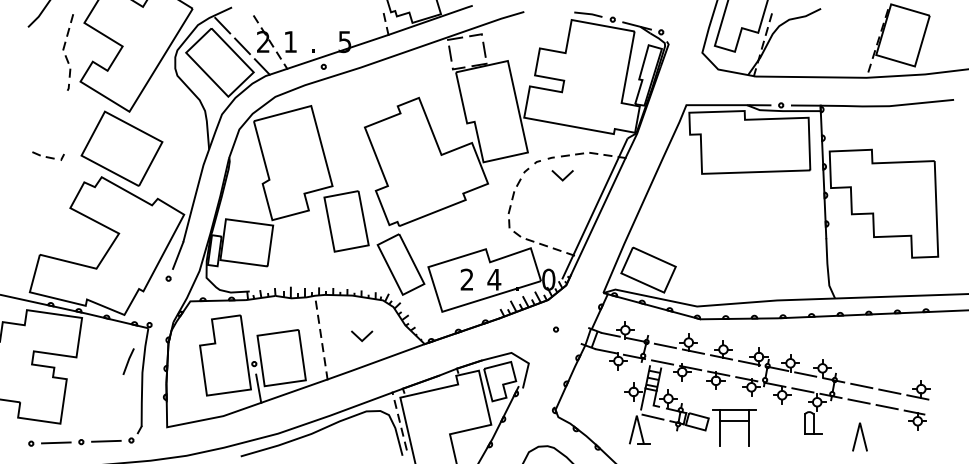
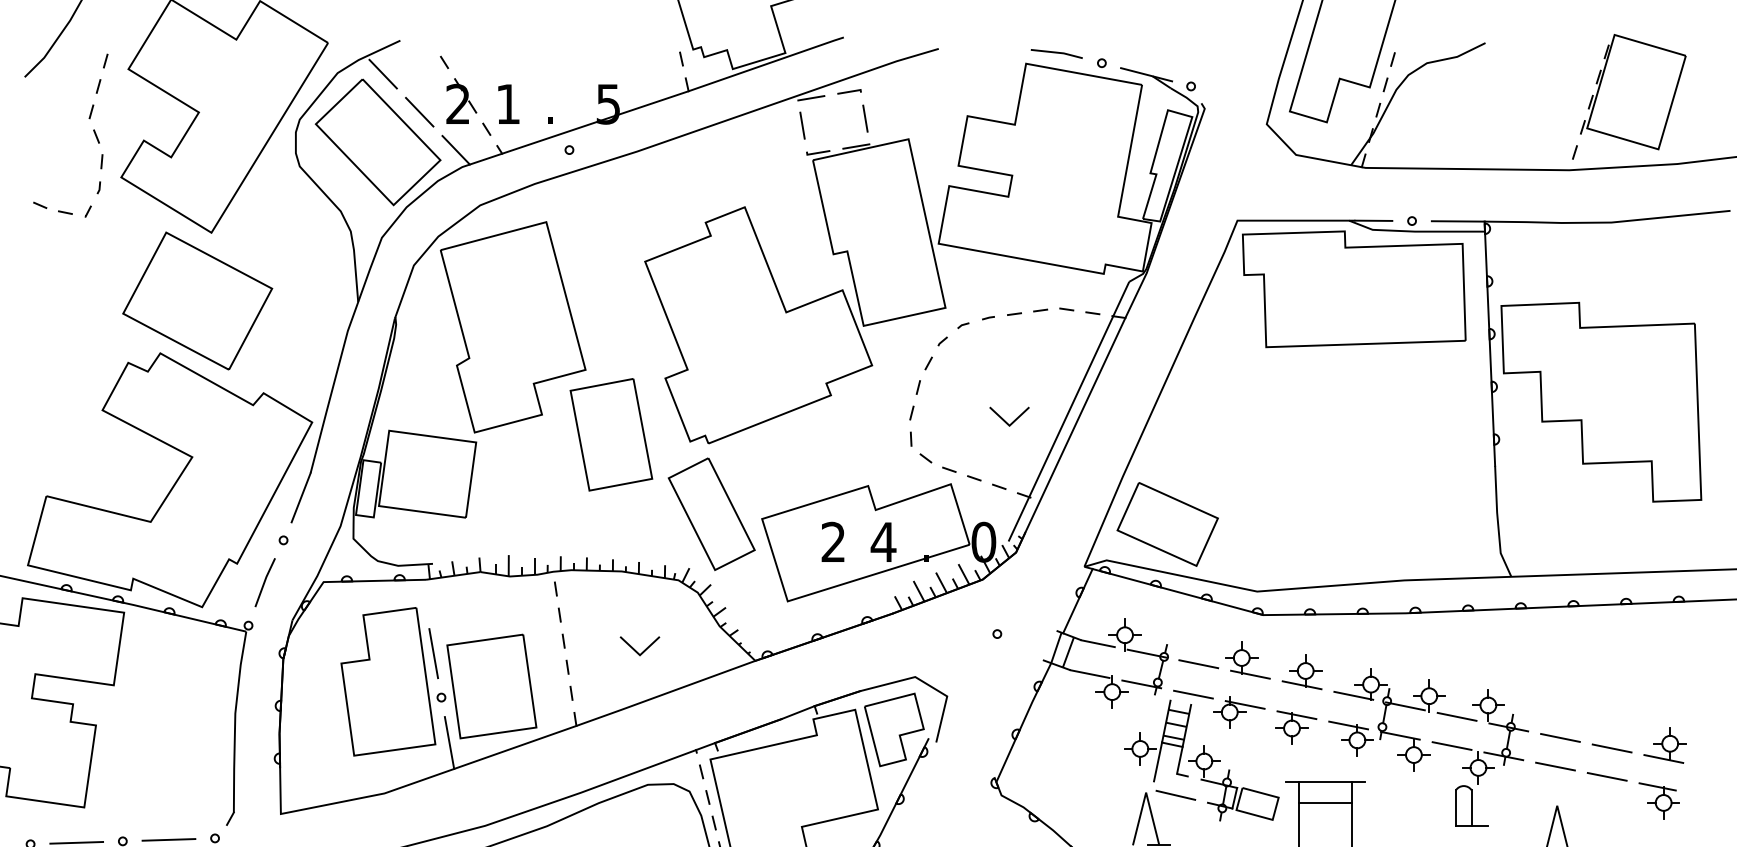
part: (48, 155) -> (62, 208), moved
line: (560, 177) -> (1005, 420), moved
line: (249, 339) -> (432, 652), added
line: (128, 361) -> (264, 582), moved

